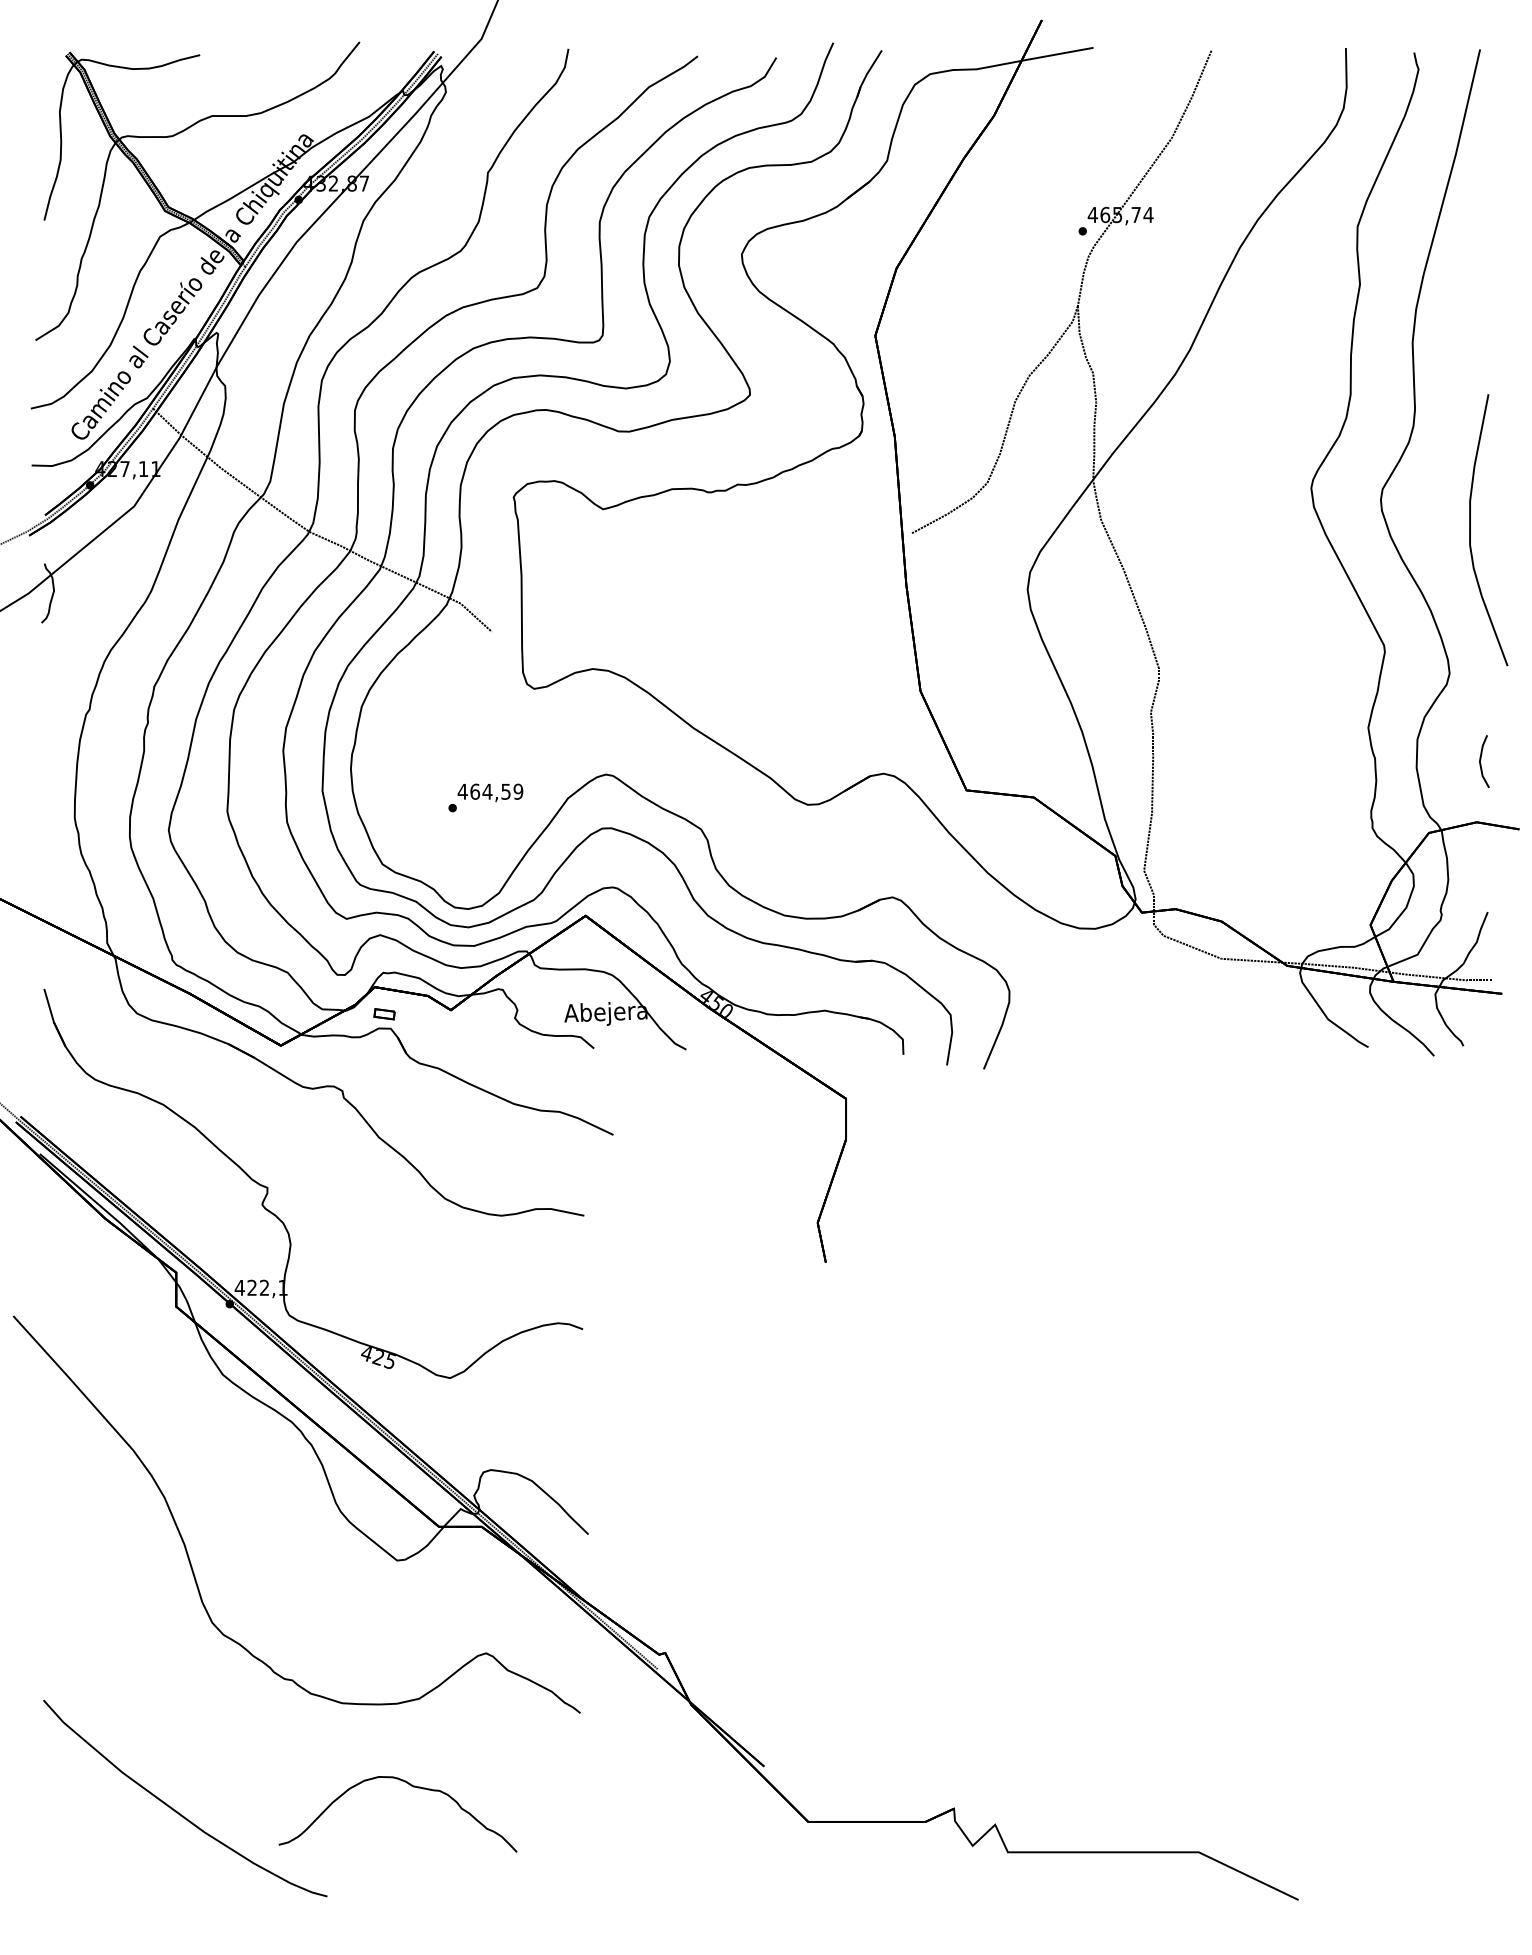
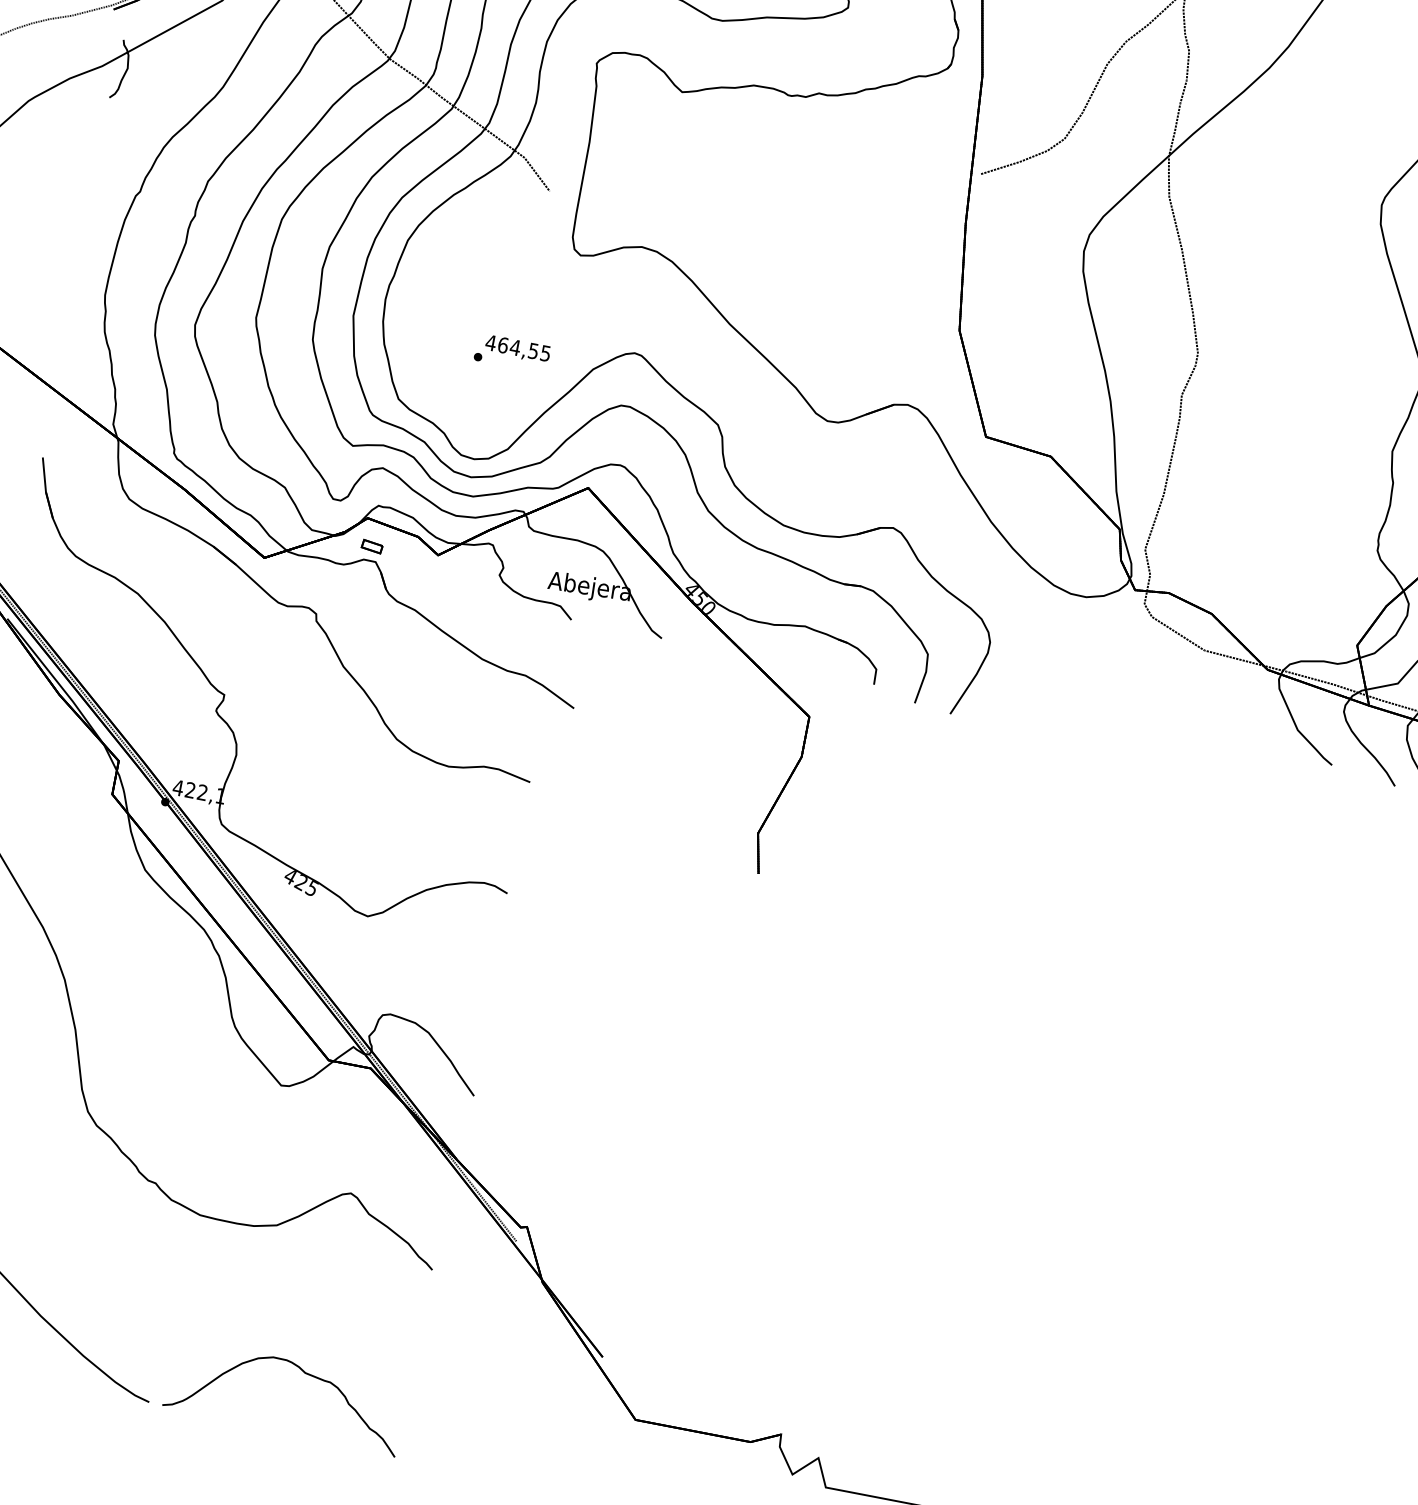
text: (518, 791) -> (545, 353), 464,59 -> 464,55
curve: (411, 1786) -> (303, 1372), moved

